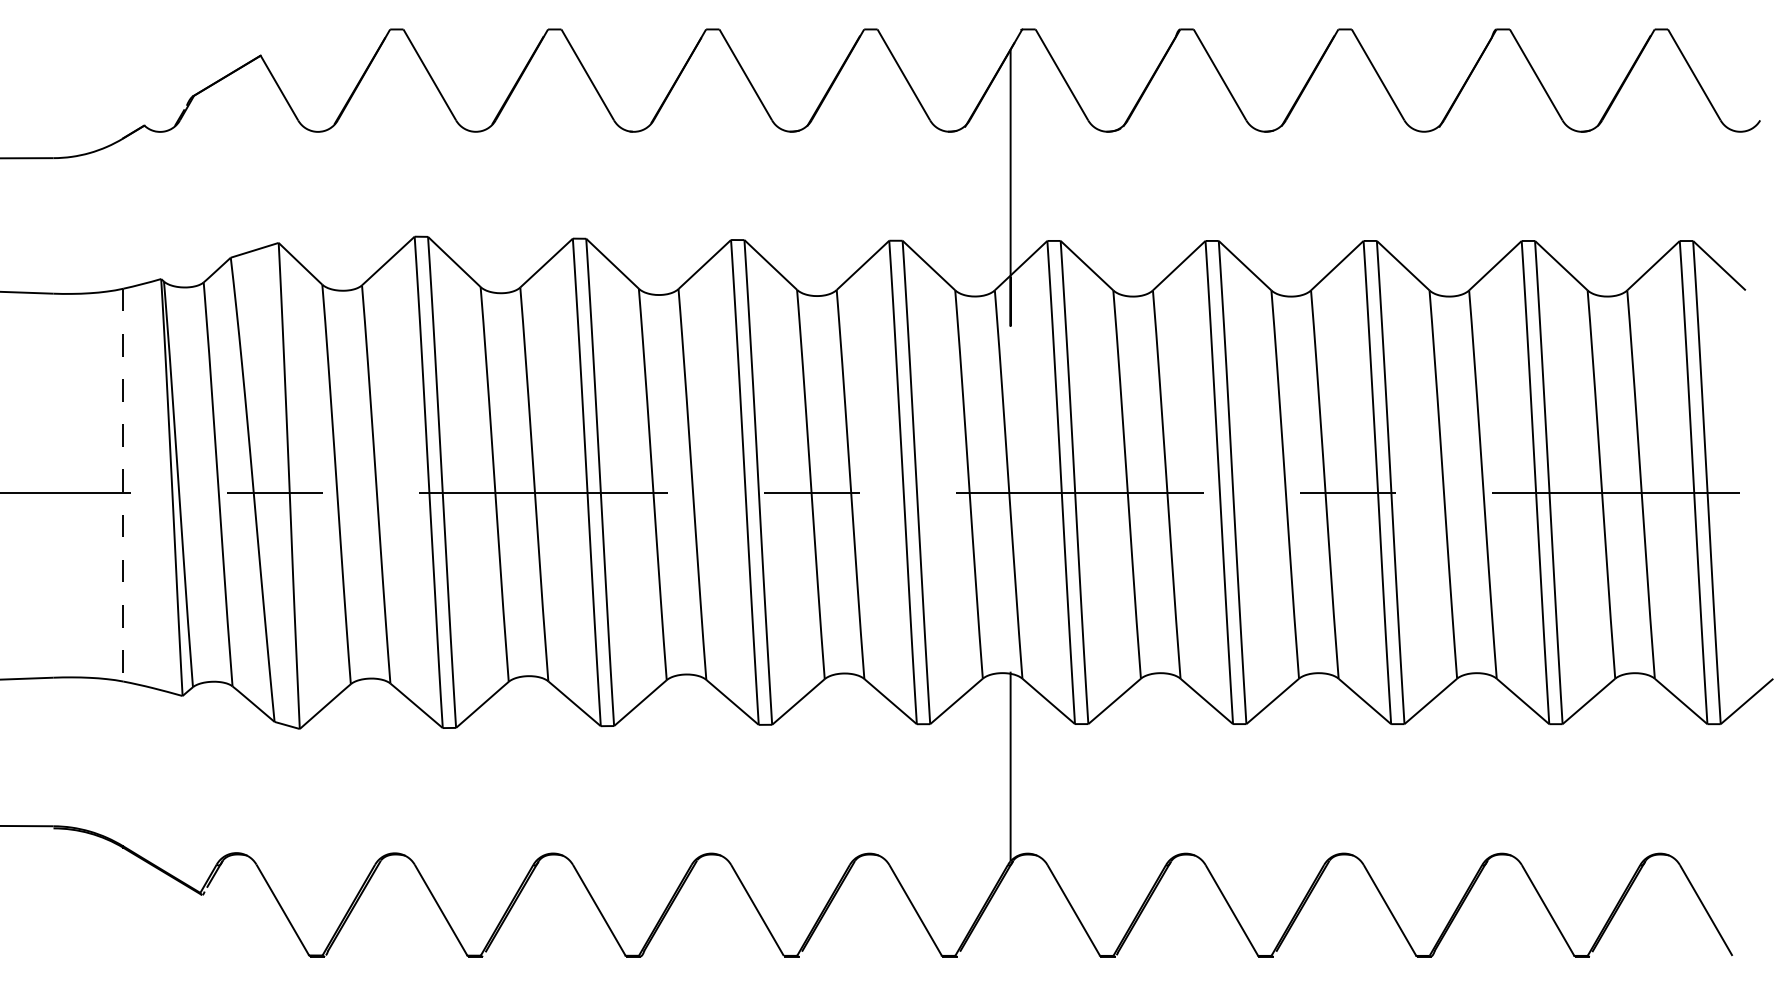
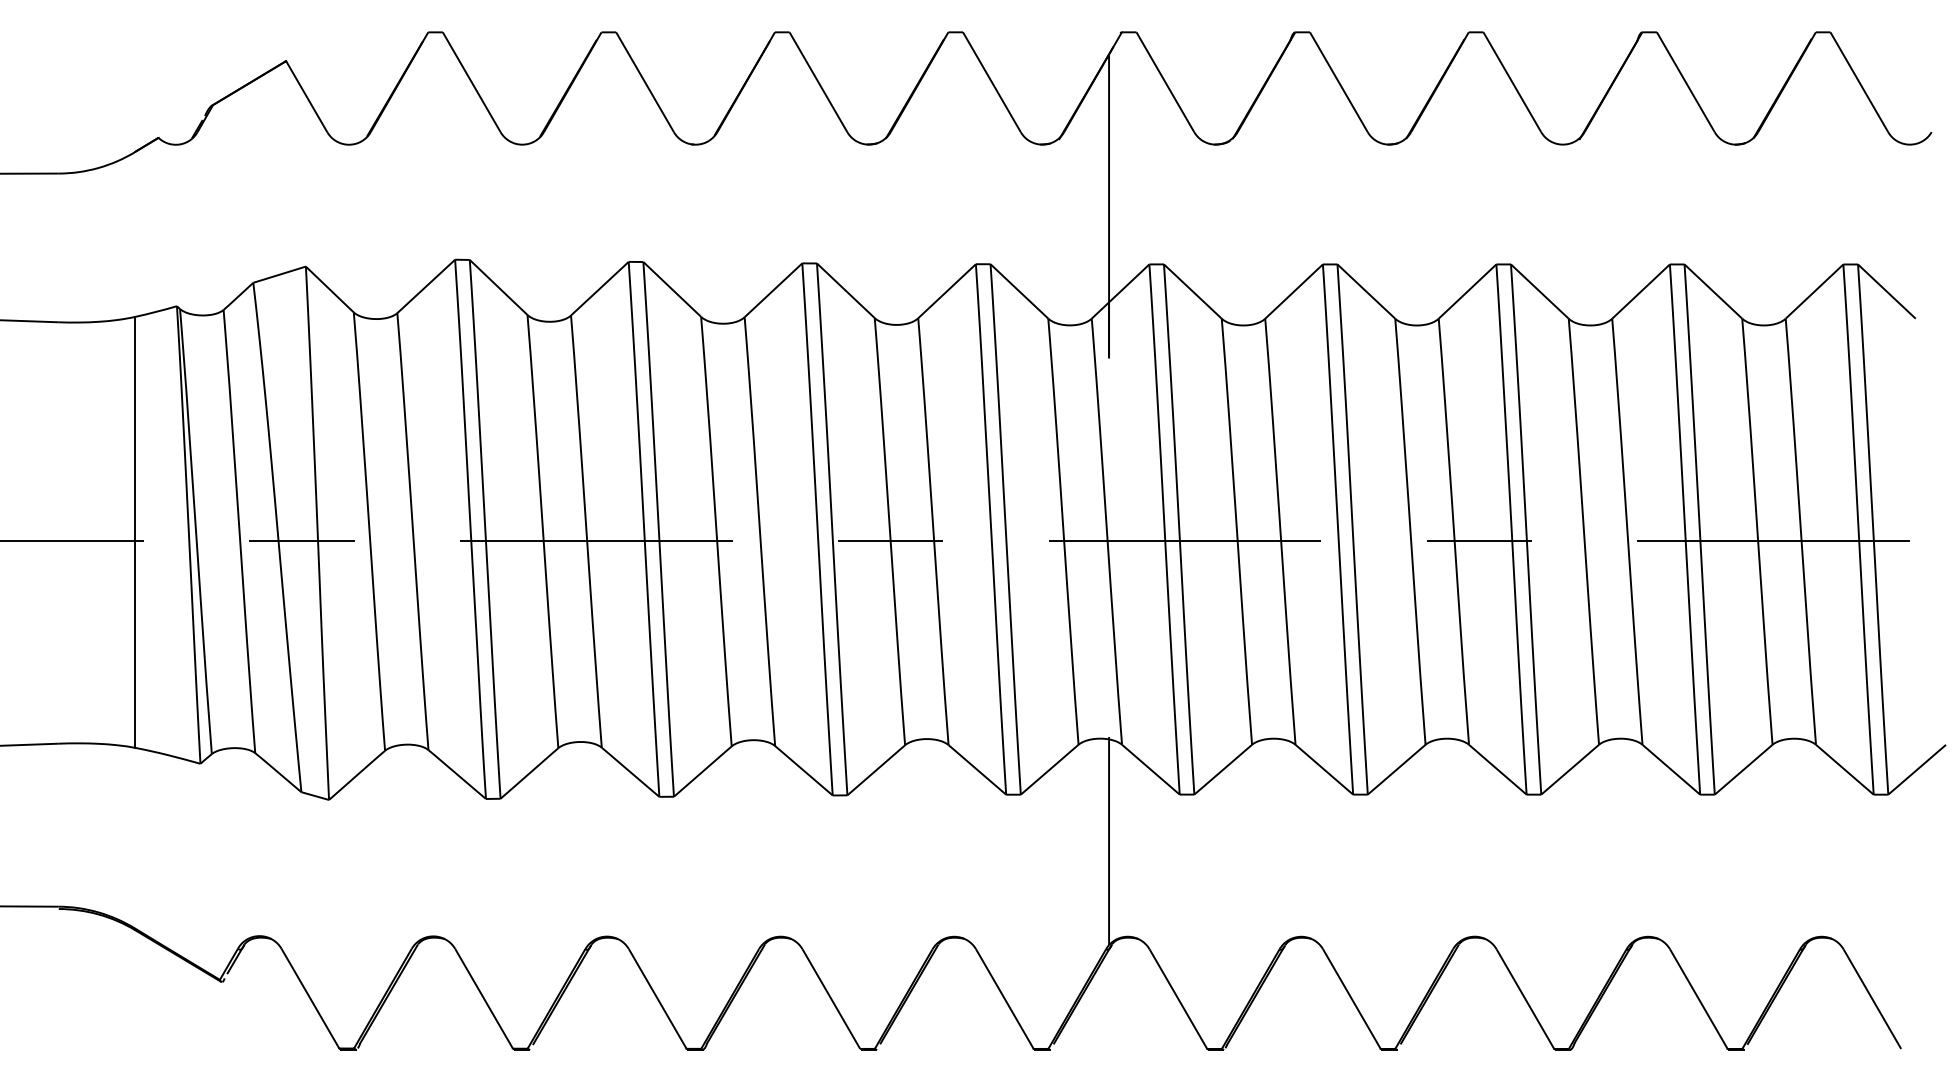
line: (123, 485) -> (135, 532), dashed -> solid

